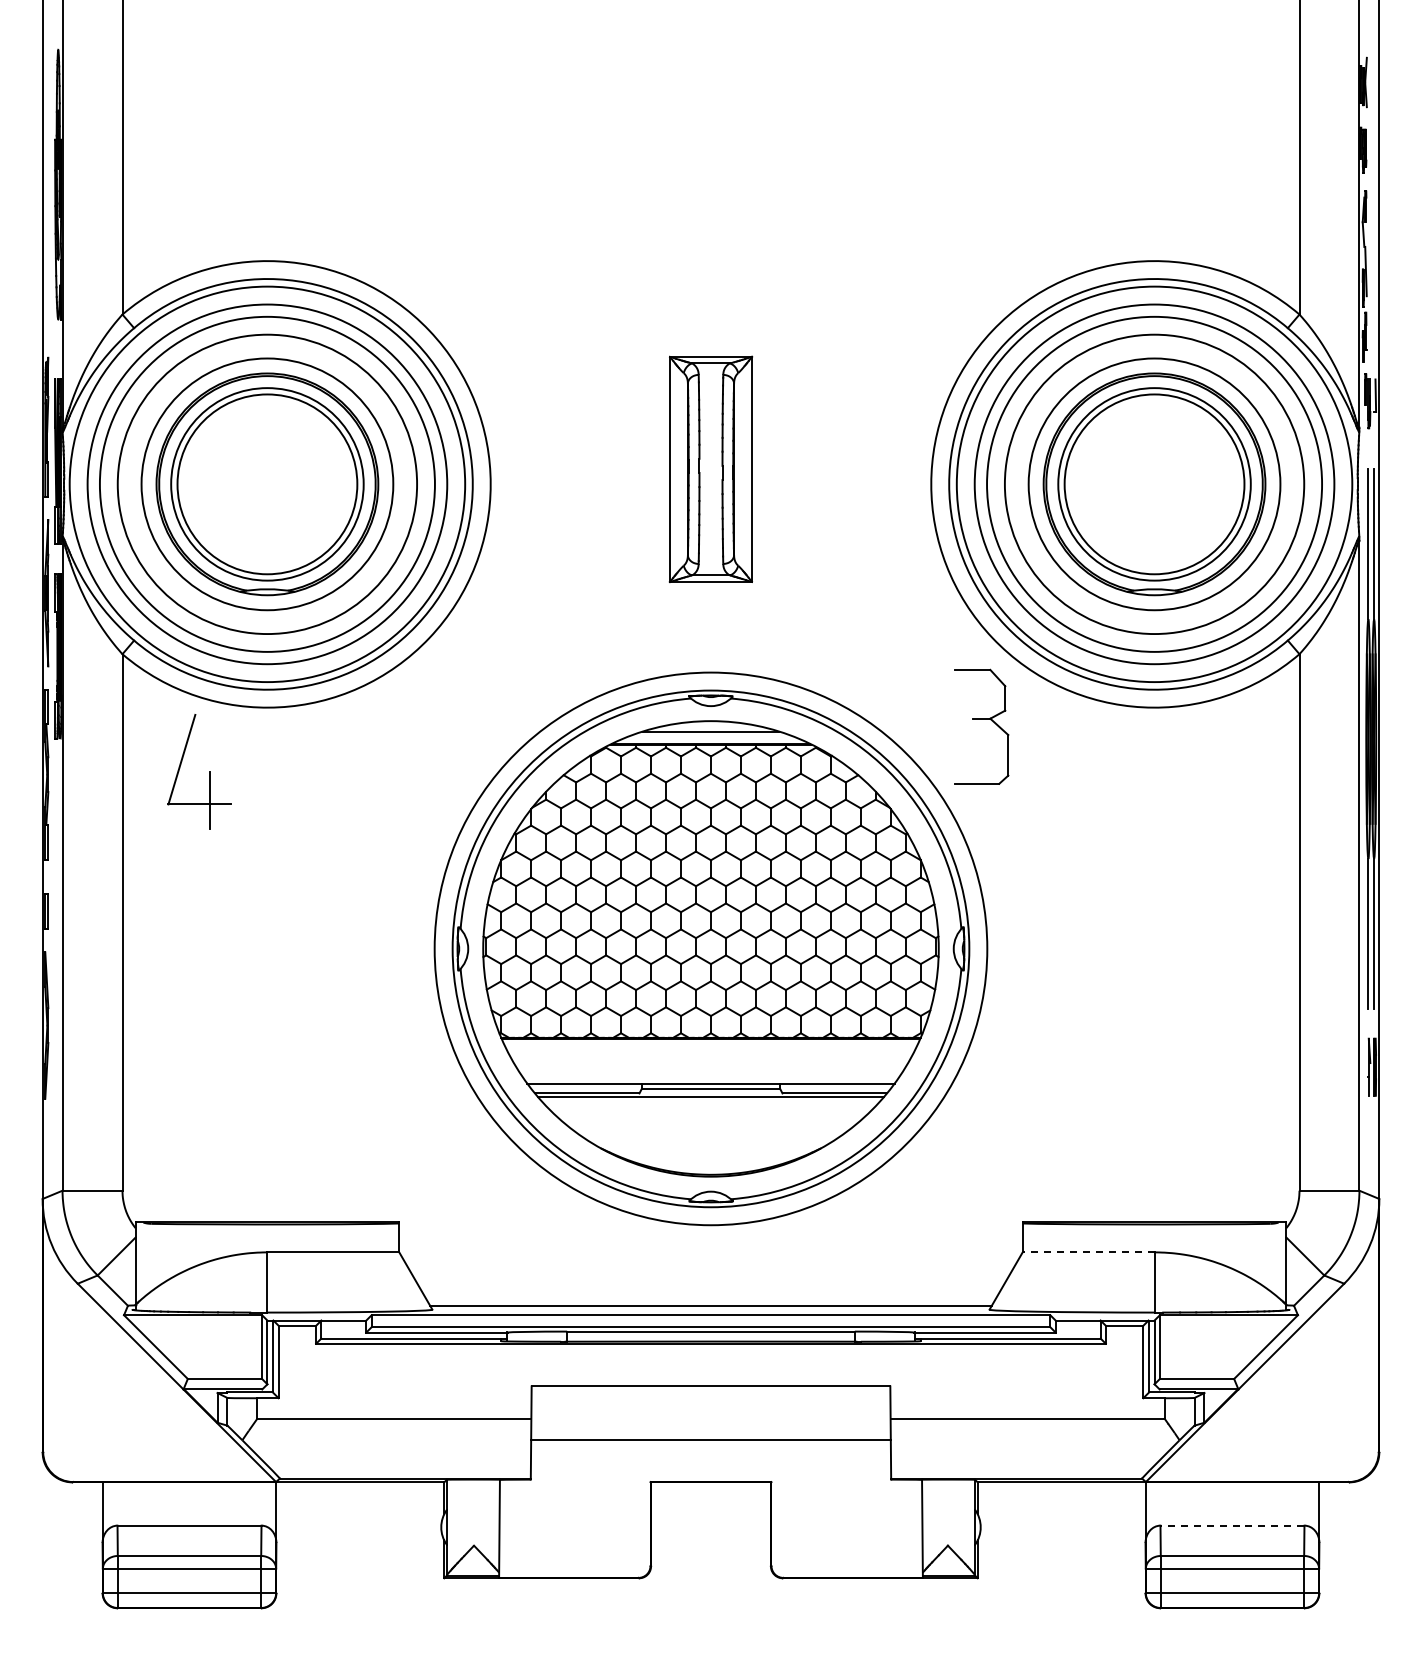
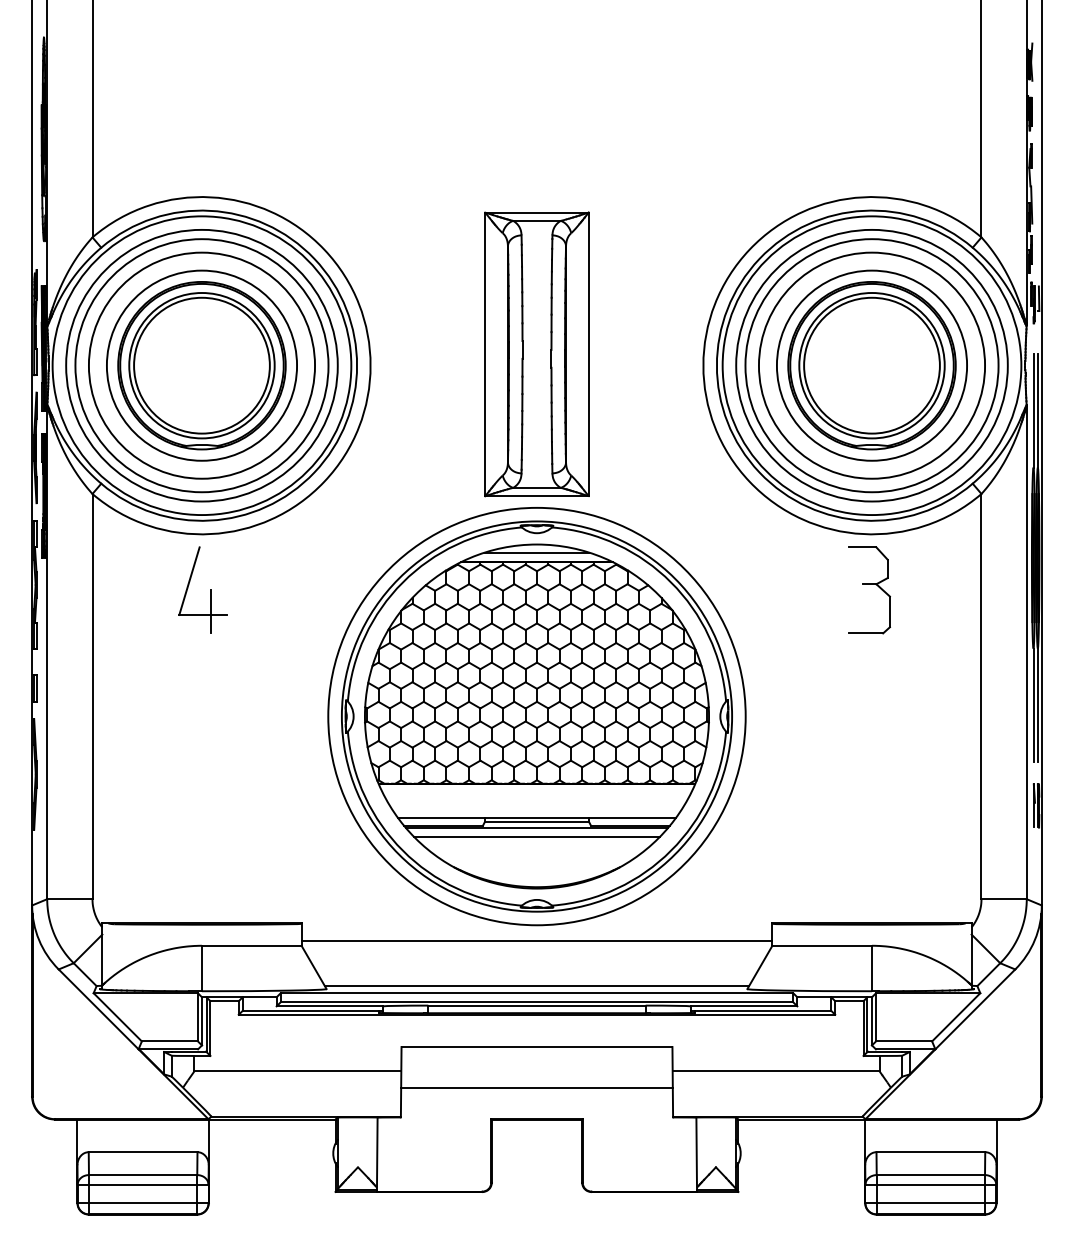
part: (710, 469) -> (536, 354), size x1.67
part: (981, 719) -> (869, 584), moved
part: (209, 771) -> (210, 590), moved
line: (710, 1108) -> (536, 837), added
line: (710, 1245) -> (536, 940), added
line: (1088, 1252) -> (822, 945), dashed -> solid
line: (1232, 1525) -> (930, 1152), dashed -> solid

